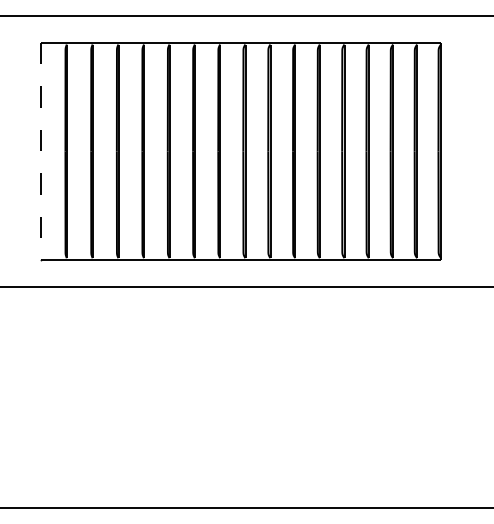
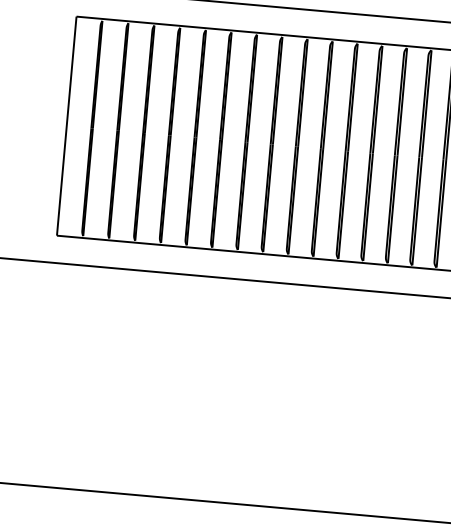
line: (41, 151) -> (67, 126), dashed -> solid

